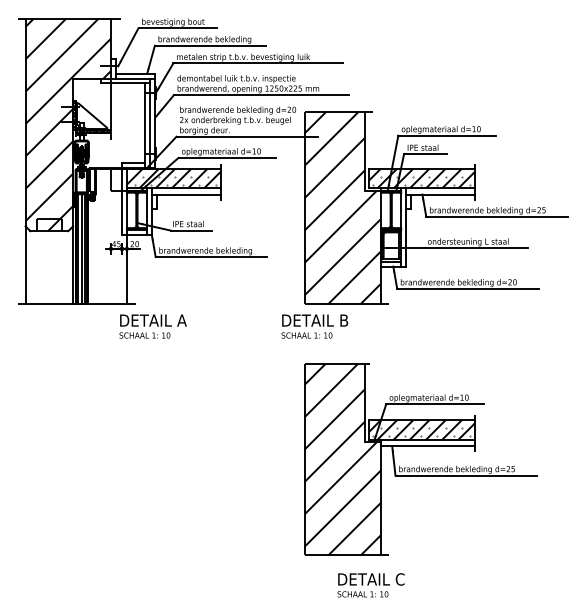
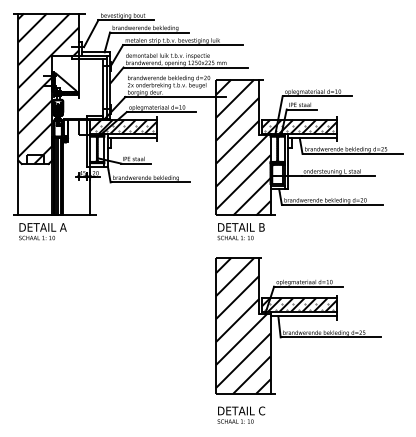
text: (152, 326) -> (42, 231), moved
text: (314, 326) -> (240, 231), moved
text: (370, 585) -> (240, 415), moved

